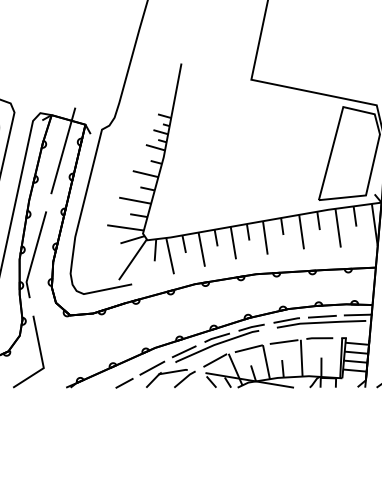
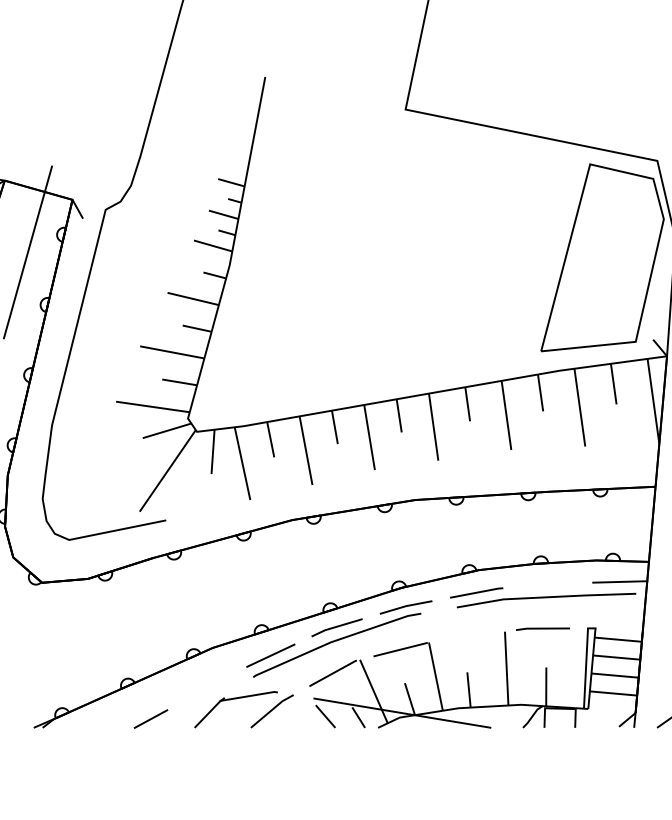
line: (321, 316) -> (546, 584), removed
line: (283, 341) -> (470, 635), removed
line: (152, 367) -> (207, 687), removed

